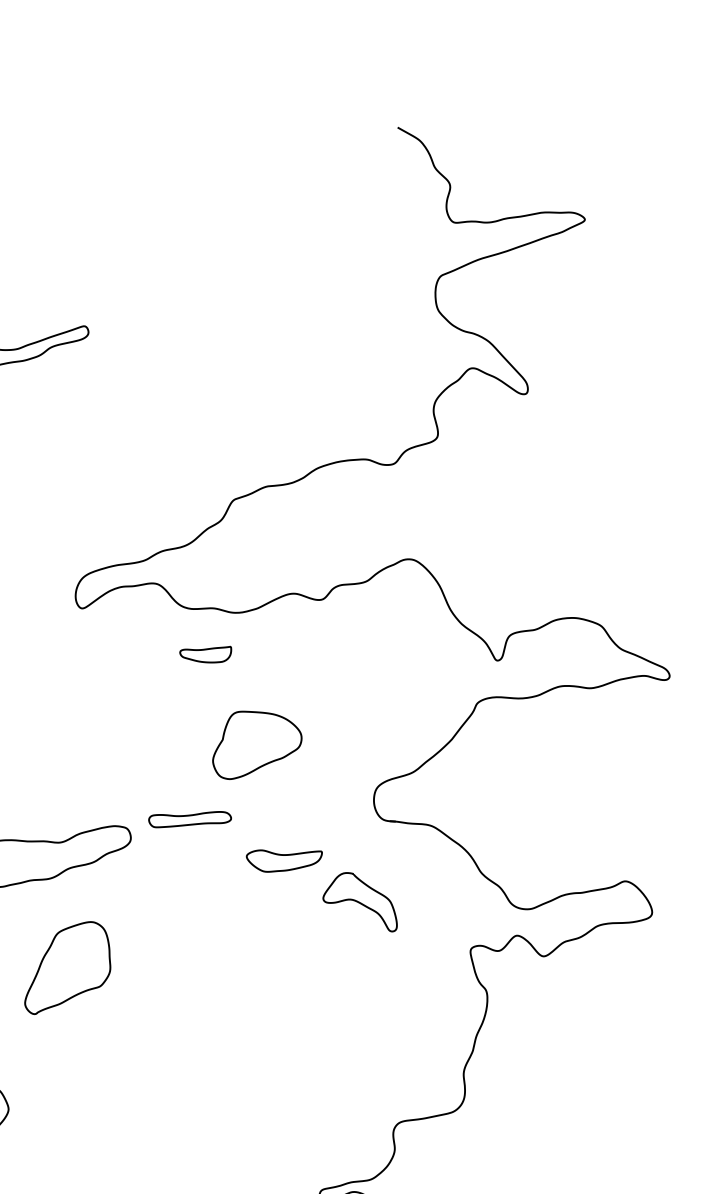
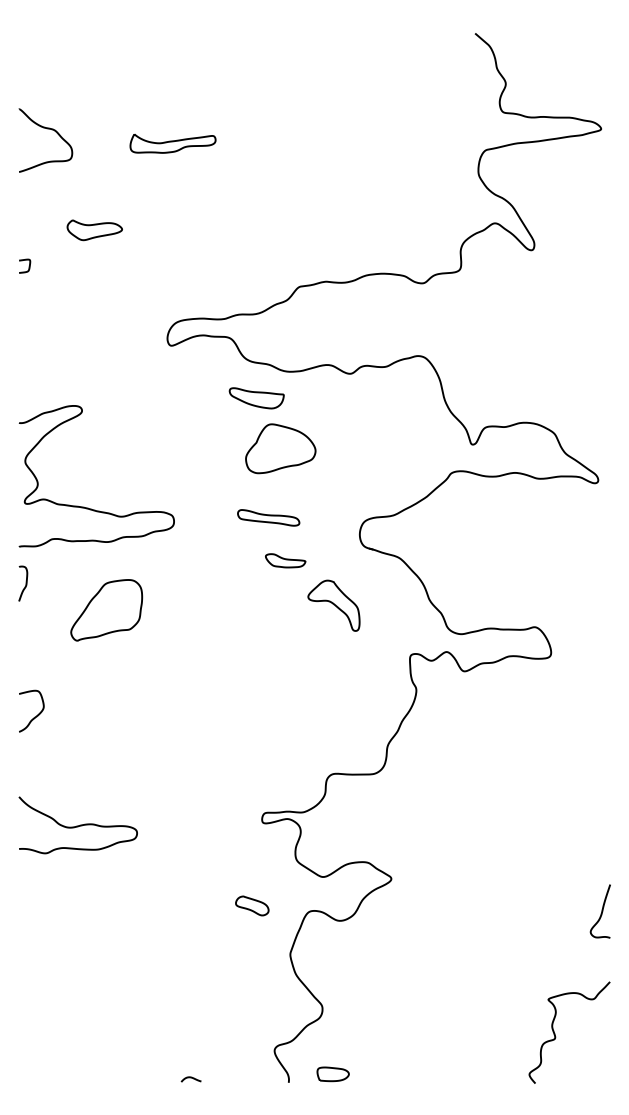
part: (206, 655) -> (256, 398), size x1.4
part: (255, 741) -> (280, 448), moved
part: (189, 818) -> (268, 517), moved
part: (284, 857) -> (285, 560), size x0.7

